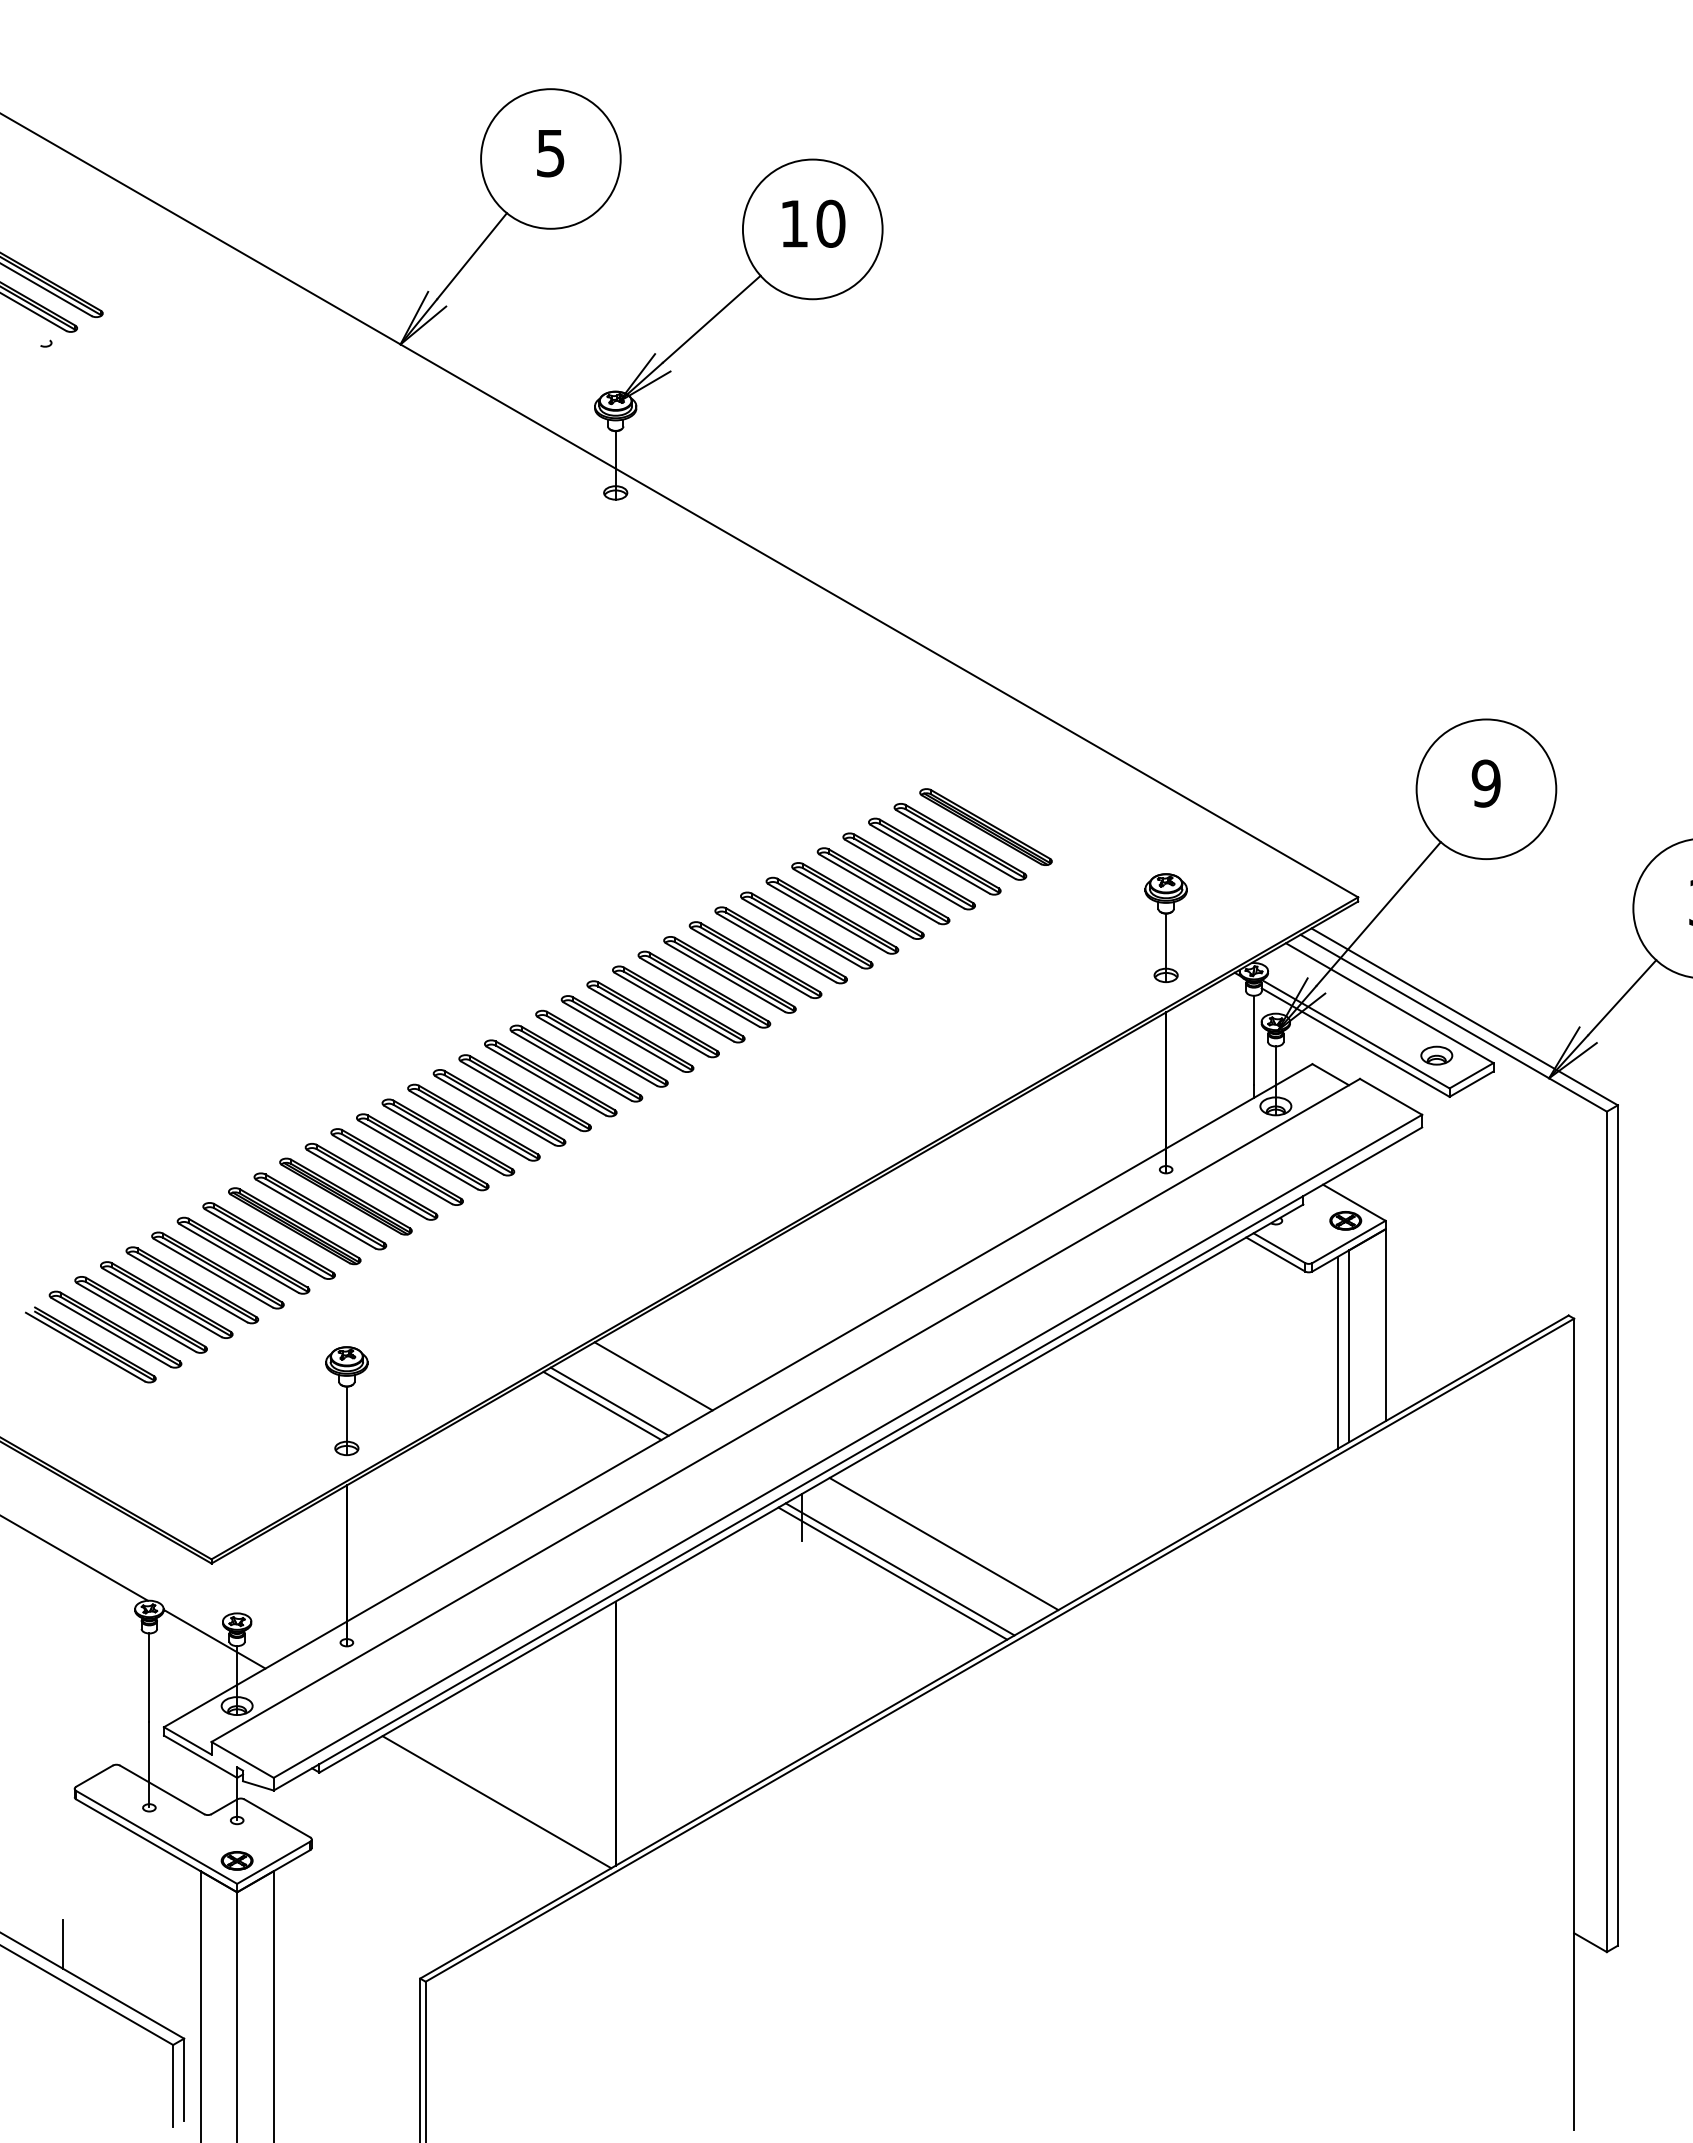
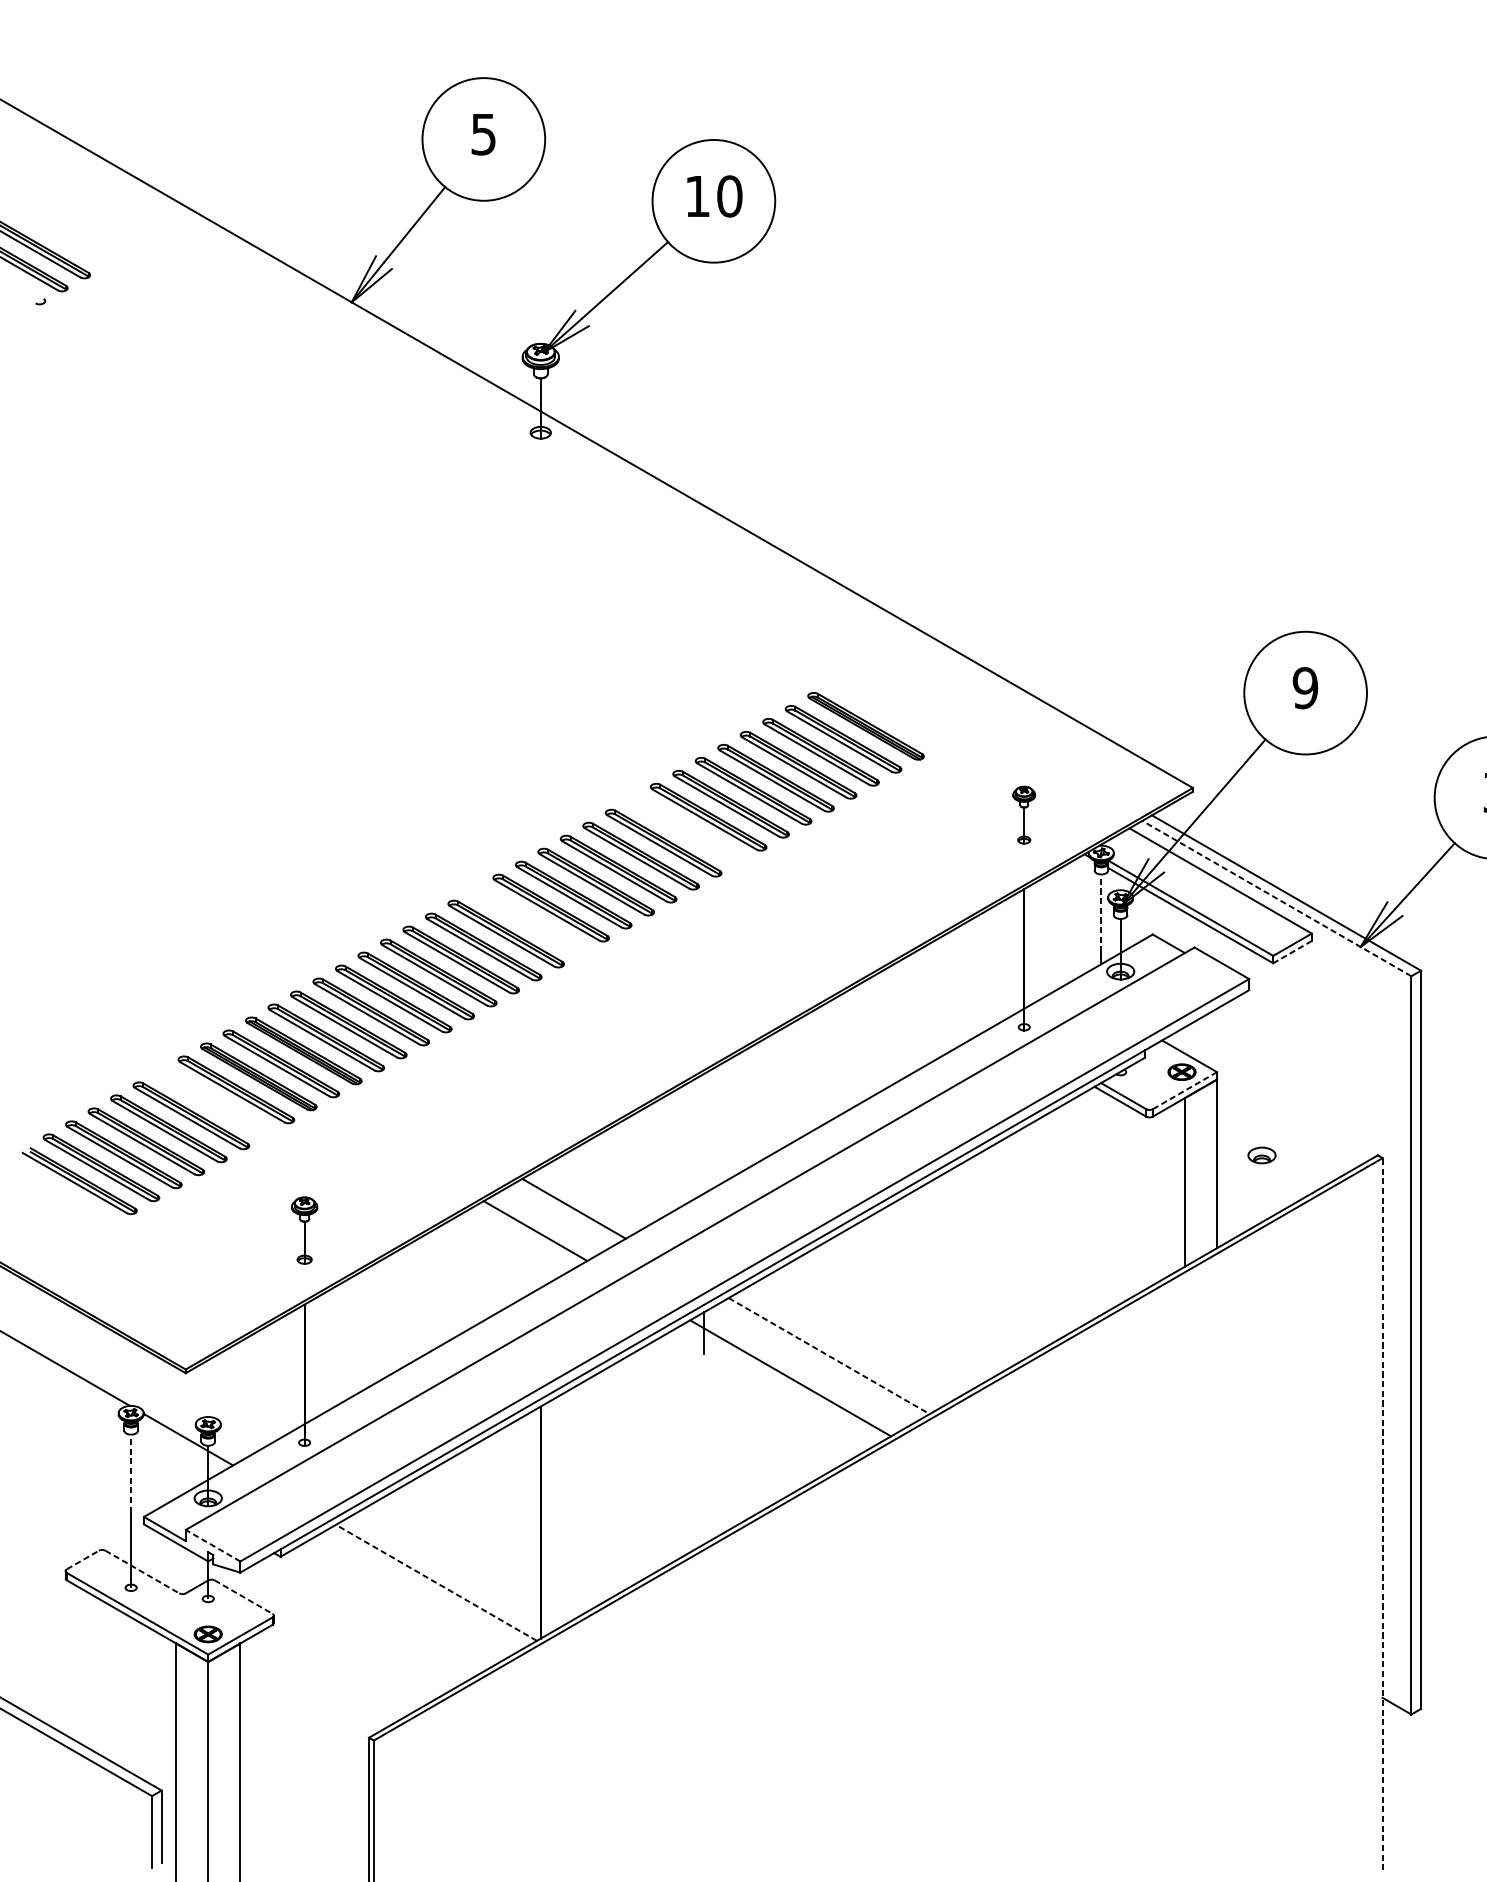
part: (1165, 928) -> (1023, 815), size x0.6
part: (780, 945) -> (685, 830), removed
line: (1453, 1023) -> (1276, 898), solid -> dashed
line: (1253, 1039) -> (1101, 912), solid -> dashed
part: (601, 1048) -> (528, 920), removed
part: (1436, 1055) -> (1261, 1155), moved
line: (1471, 1084) -> (1292, 952), solid -> dashed
line: (1348, 1242) -> (1184, 1091), solid -> dashed
part: (243, 1255) -> (213, 1102), removed
line: (1337, 1352) -> (1174, 1187), removed
part: (346, 1401) -> (304, 1230), size x0.7
line: (602, 1405) -> (529, 1234), removed
line: (944, 1544) -> (829, 1356), solid -> dashed
line: (892, 1573) -> (783, 1381), removed
line: (149, 1677) -> (131, 1473), solid -> dashed
line: (1574, 1723) -> (1382, 1513), solid -> dashed
line: (242, 1759) -> (212, 1545), solid -> dashed
line: (94, 1775) -> (82, 1559), solid -> dashed
line: (162, 1789) -> (142, 1571), solid -> dashed
line: (496, 1801) -> (436, 1582), solid -> dashed
line: (277, 1818) -> (243, 1597), solid -> dashed
line: (63, 1944) -> (55, 1707), removed

